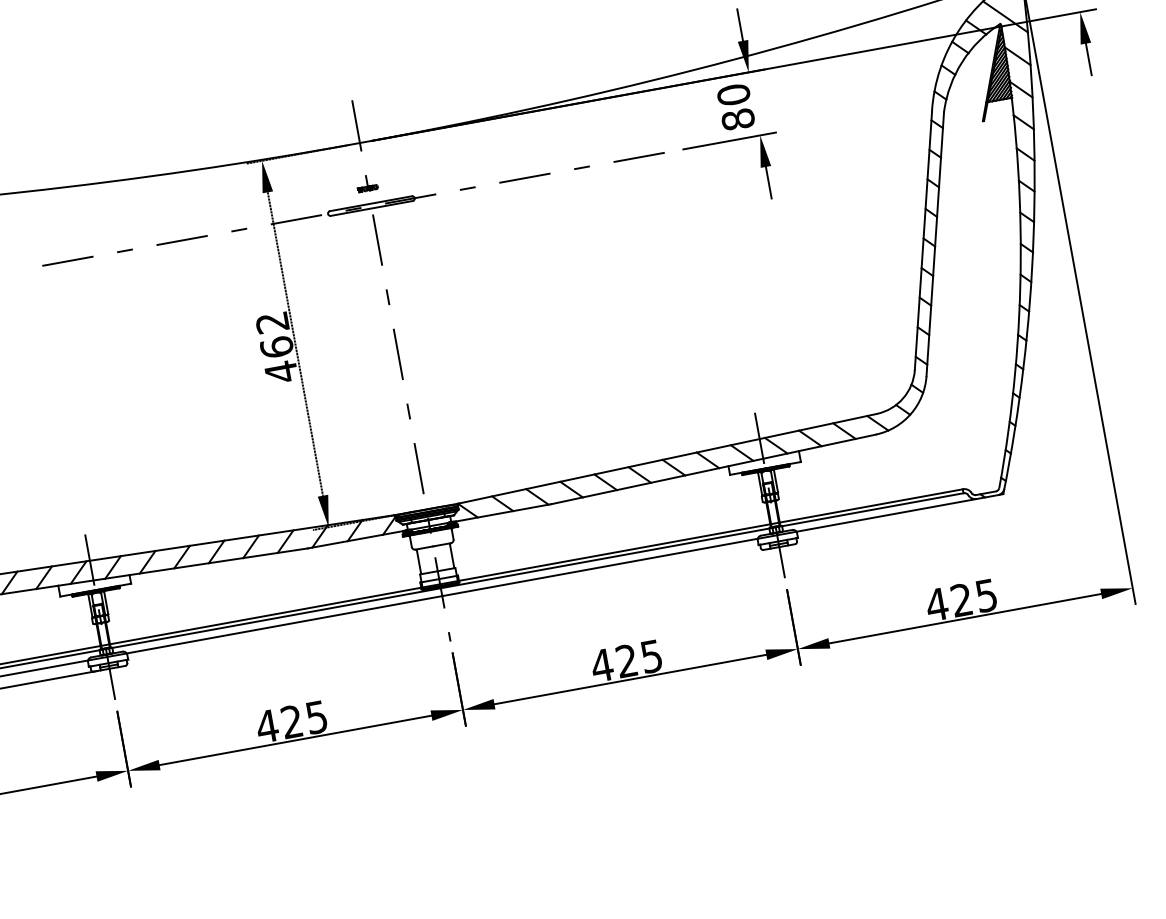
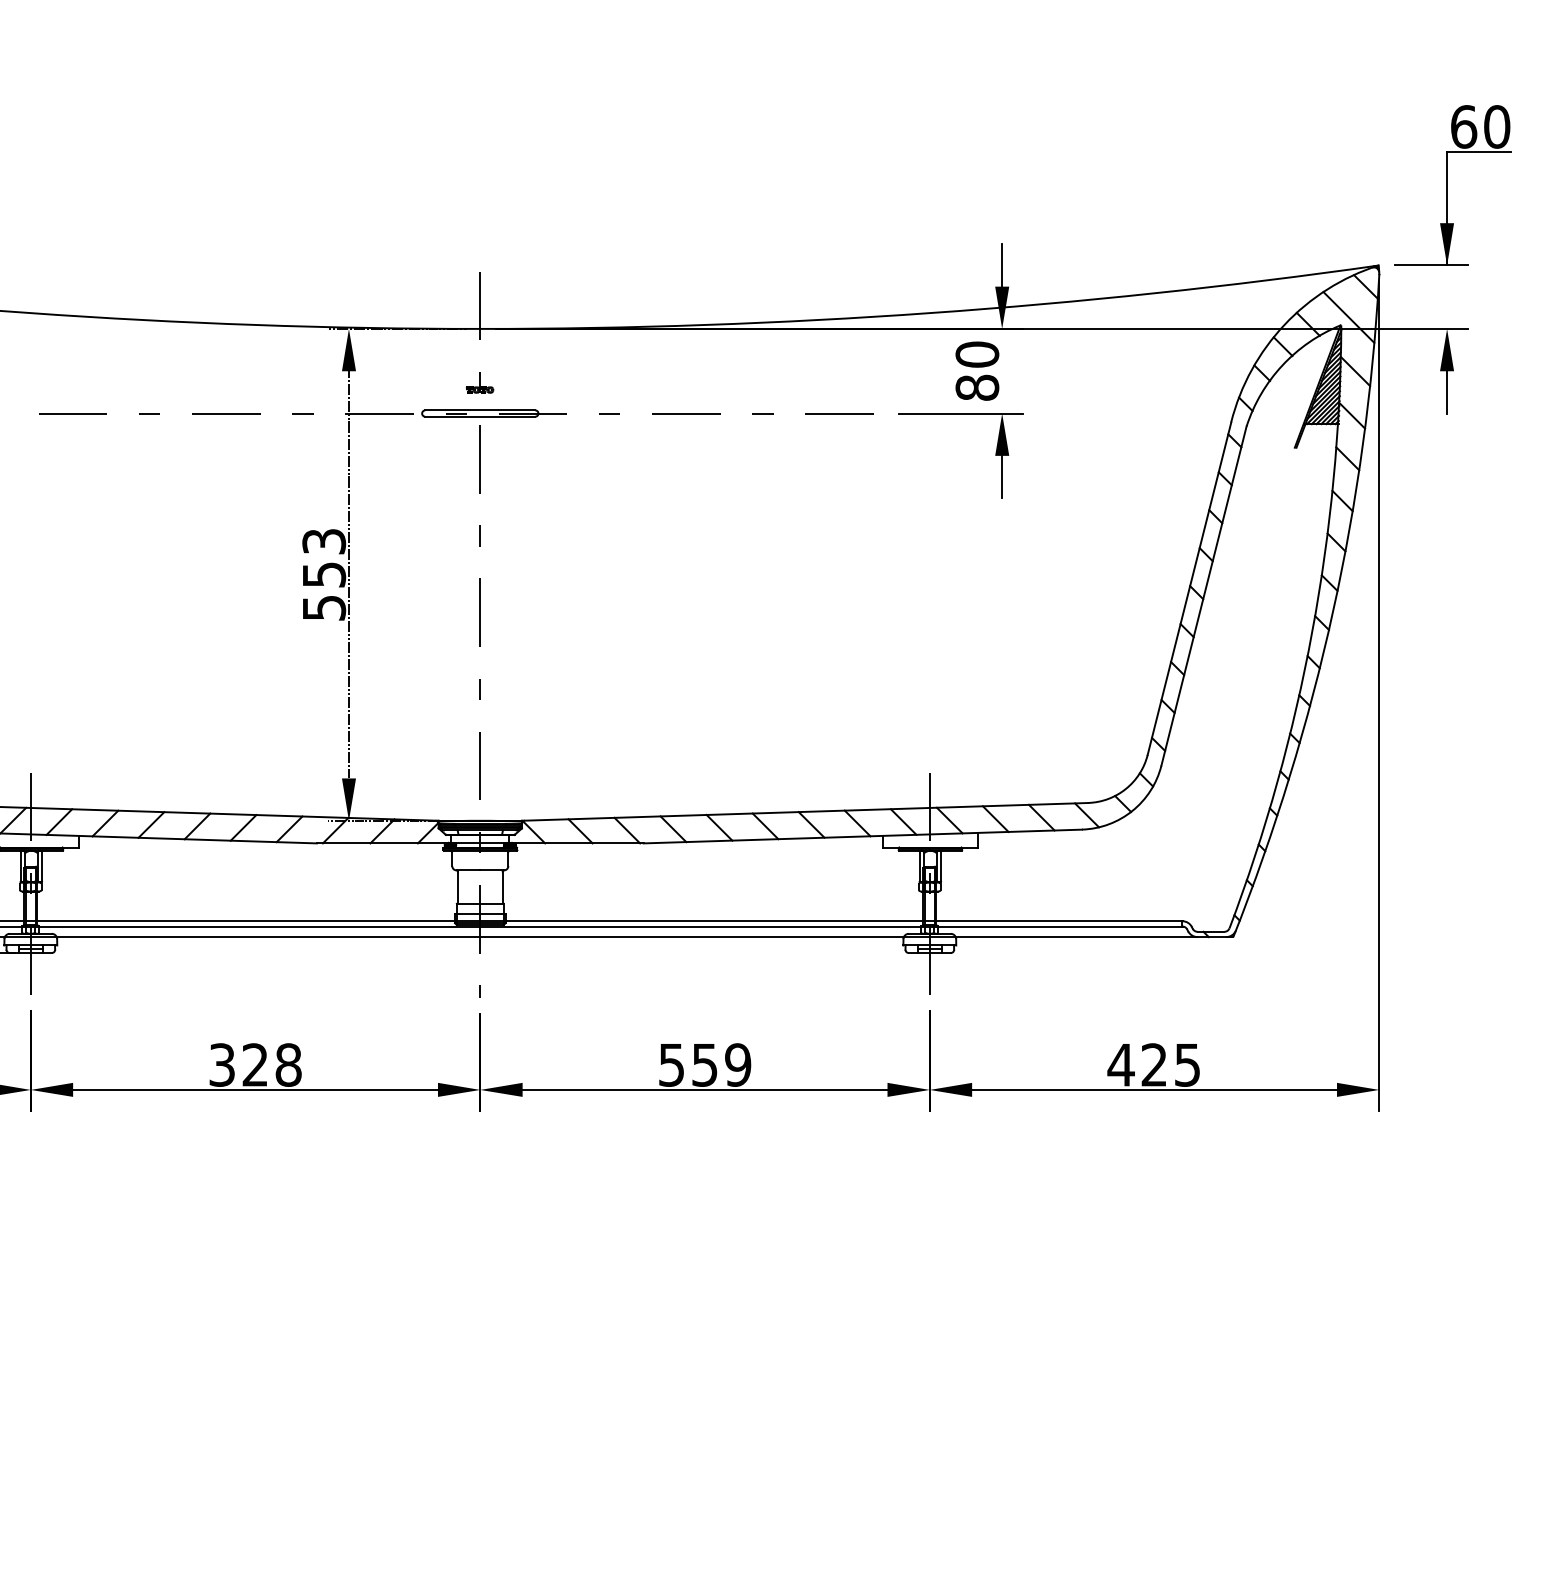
text: (277, 347) -> (324, 575), 462 -> 553
text: (626, 660) -> (704, 1064), 425 -> 559
text: (291, 721) -> (254, 1064), 425 -> 328

